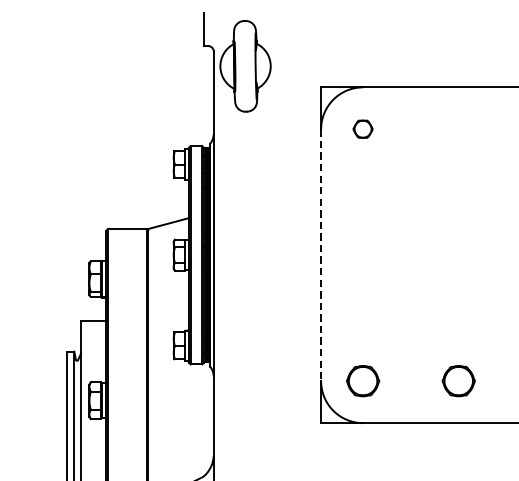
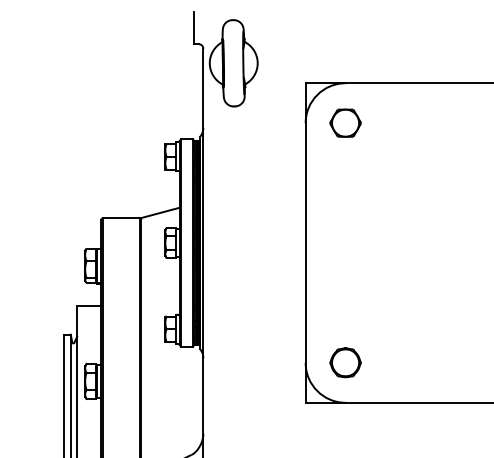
part: (363, 128) -> (345, 122), size x1.67
line: (320, 255) -> (305, 243), dashed -> solid
part: (458, 380) -> (436, 362), removed

